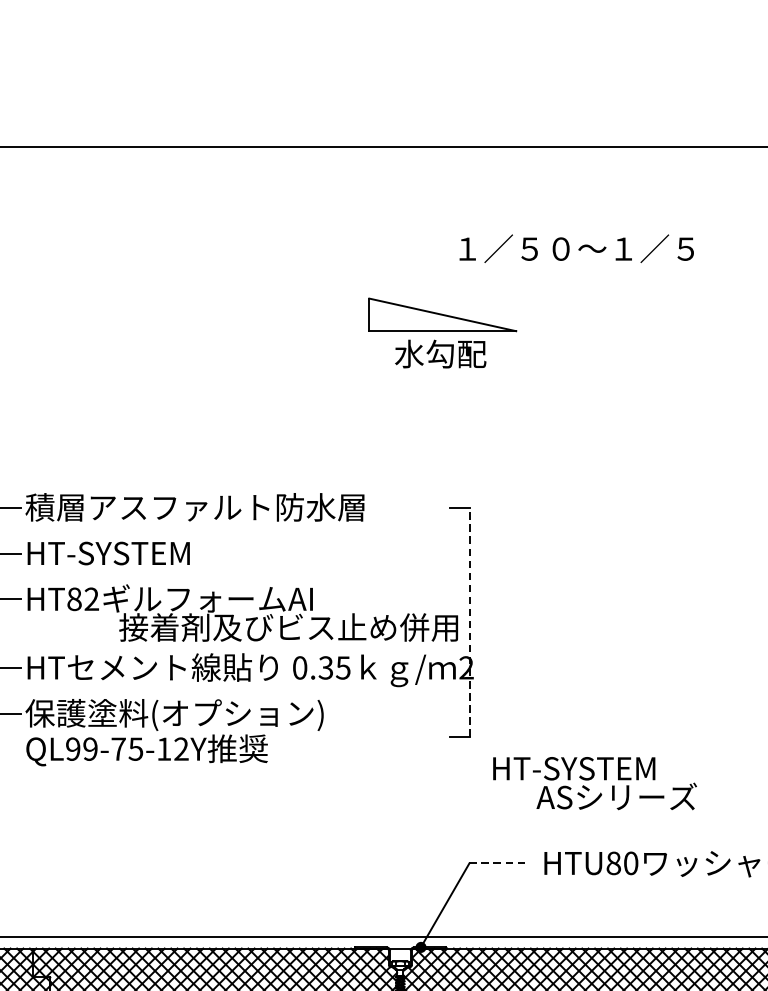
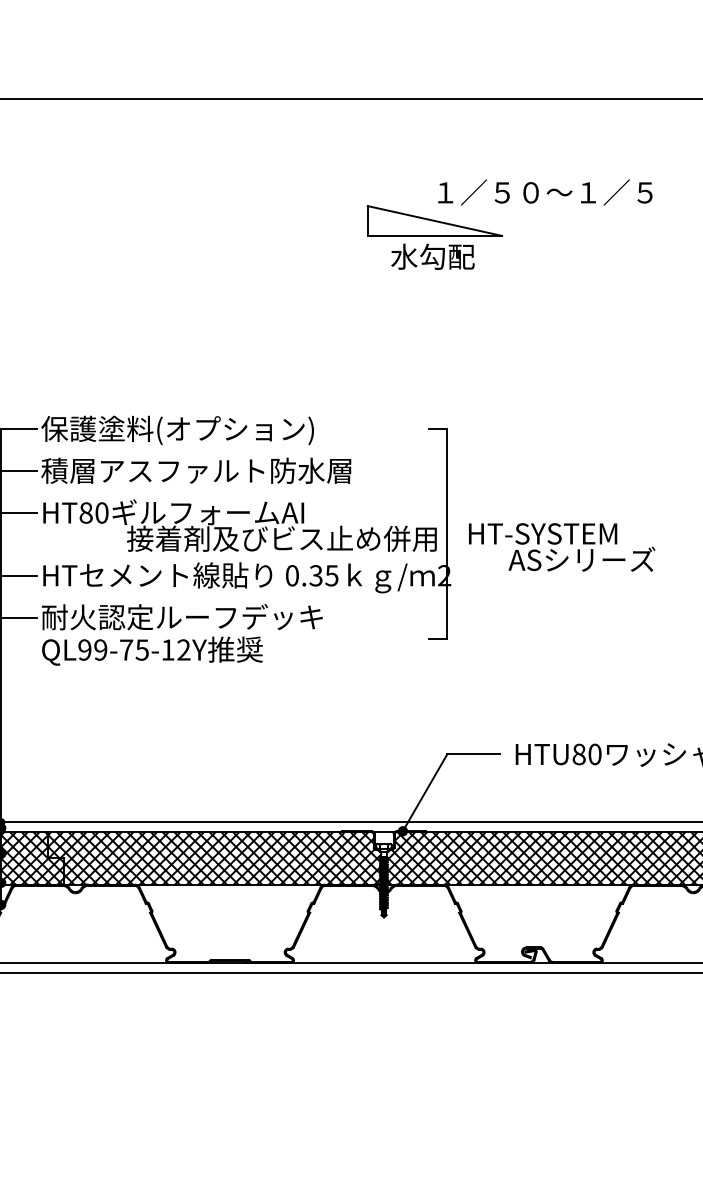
part: (442, 332) -> (434, 237), moved
text: (195, 509) -> (196, 430), 積層アスファルト防水層 -> 保護塗料(オプション)
text: (195, 552) -> (196, 470), HT-SYSTEM -> 積層アスファルト防水層
text: (91, 598) -> (101, 512), HT82 -> HT80
line: (469, 621) -> (447, 533), dashed -> solid
text: (178, 714) -> (181, 618), 保護塗料(オプション) -> 耐火認定ルーフデッキ
text: (595, 783) -> (562, 547), moved
line: (499, 863) -> (474, 754), dashed -> solid

